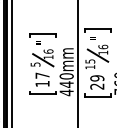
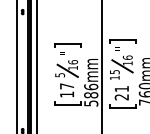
text: (96, 77) -> (121, 88), 29 -> 21
text: (66, 83) -> (91, 94), 440mm -> 586mm

